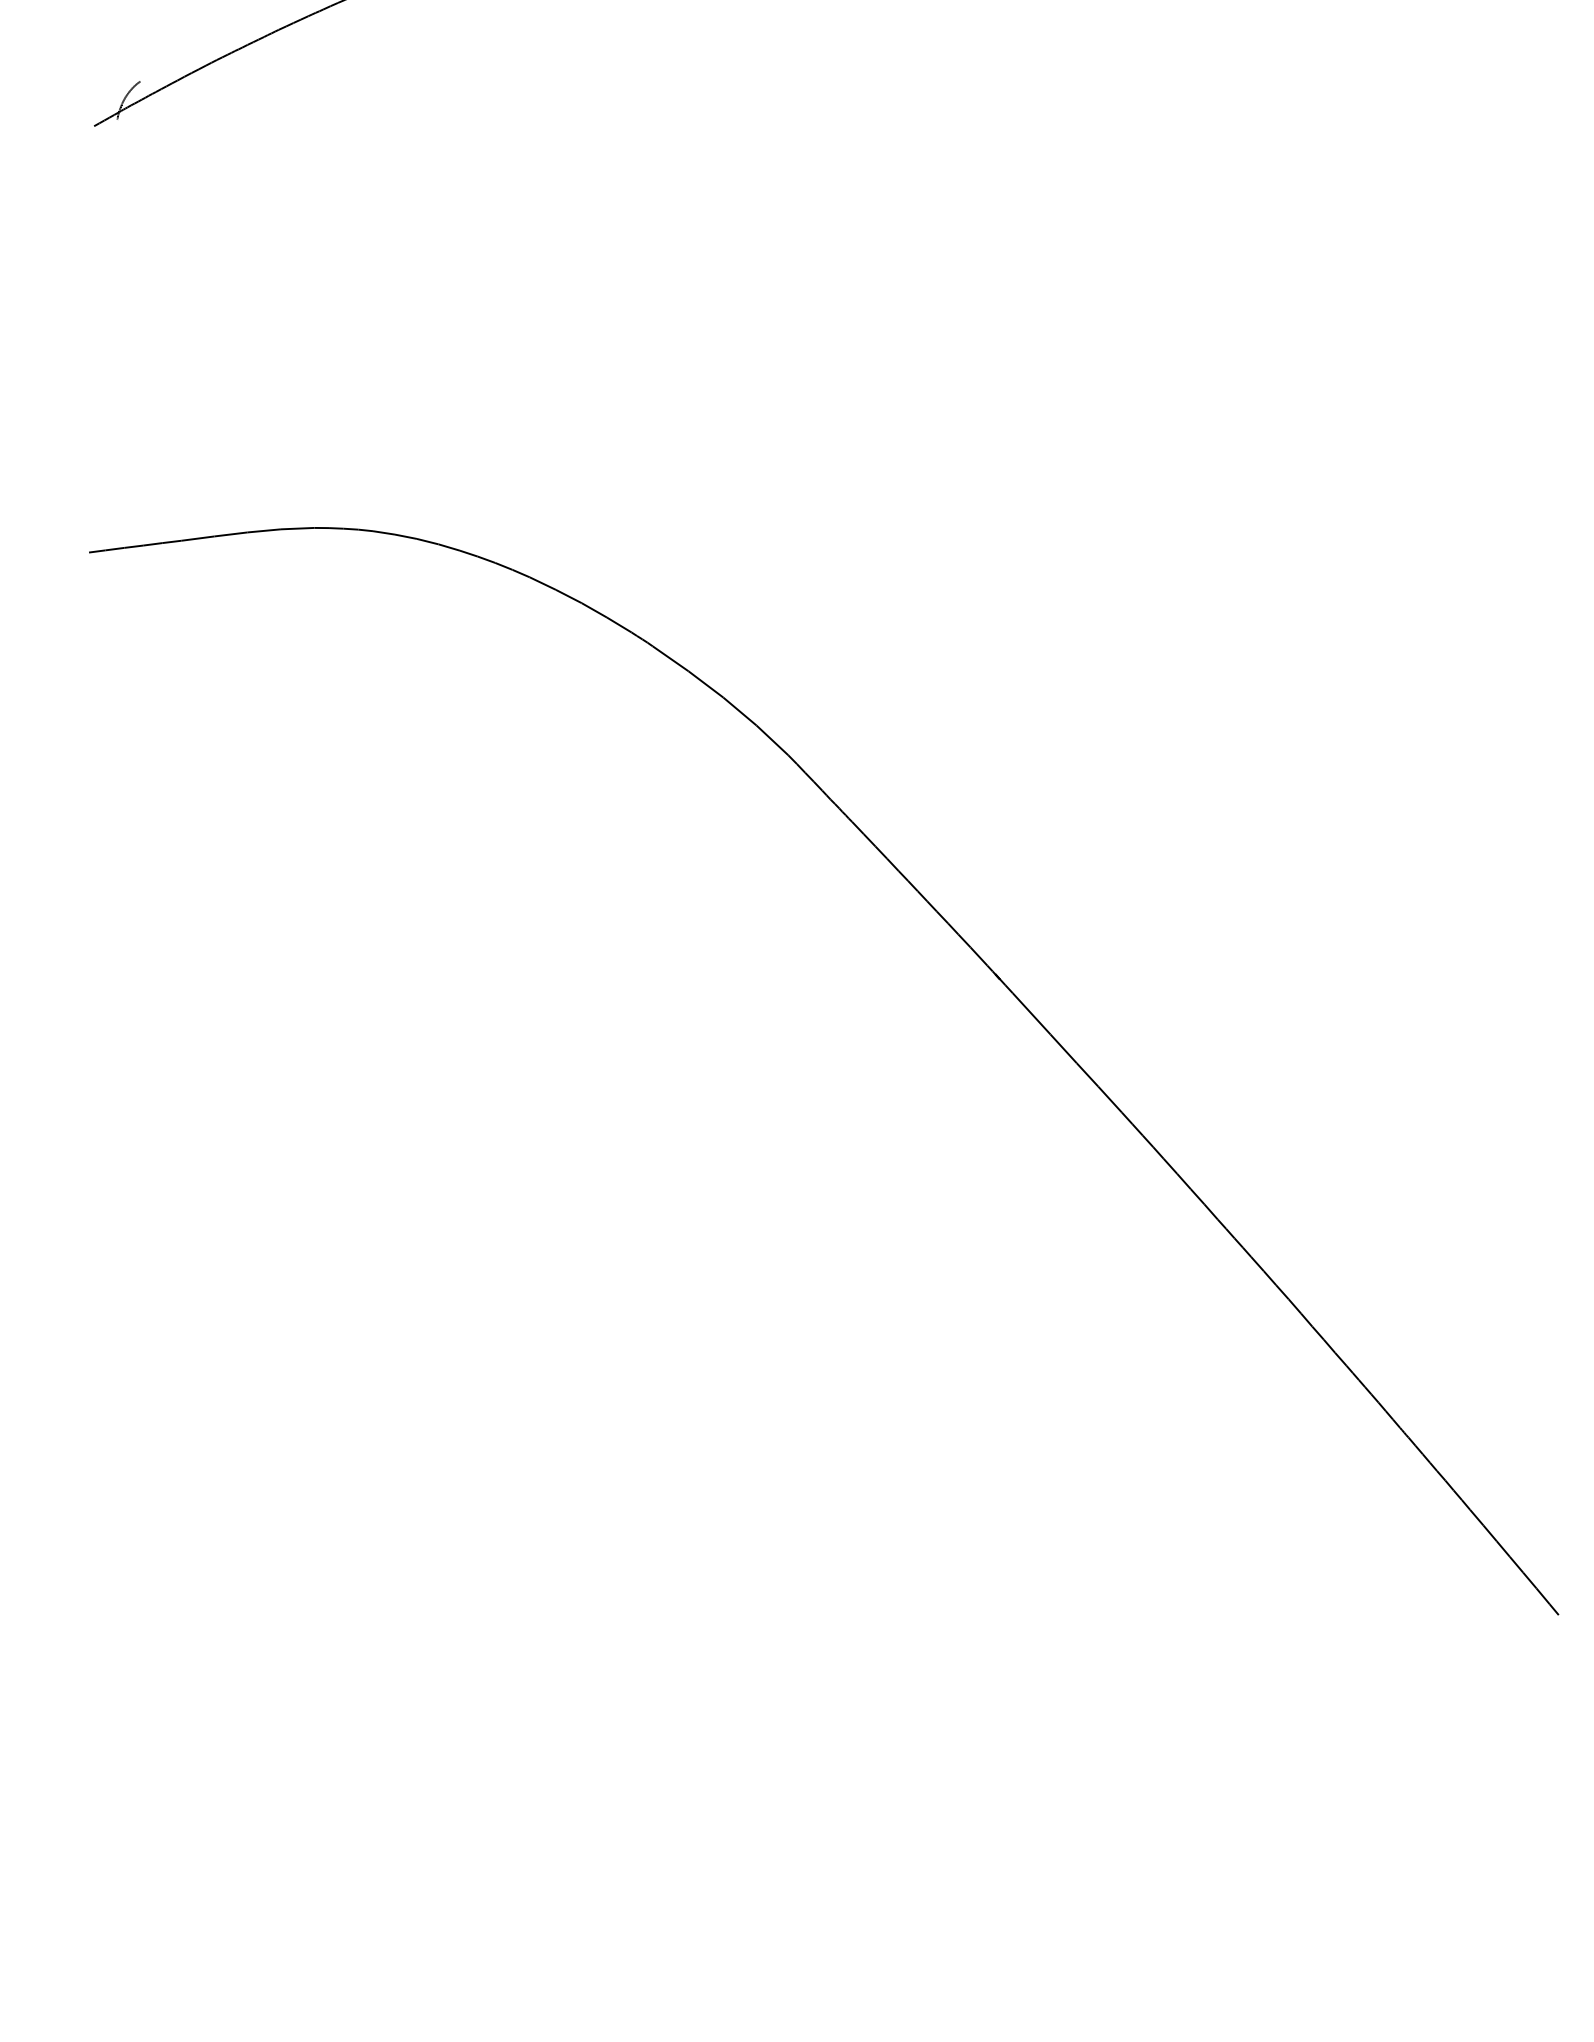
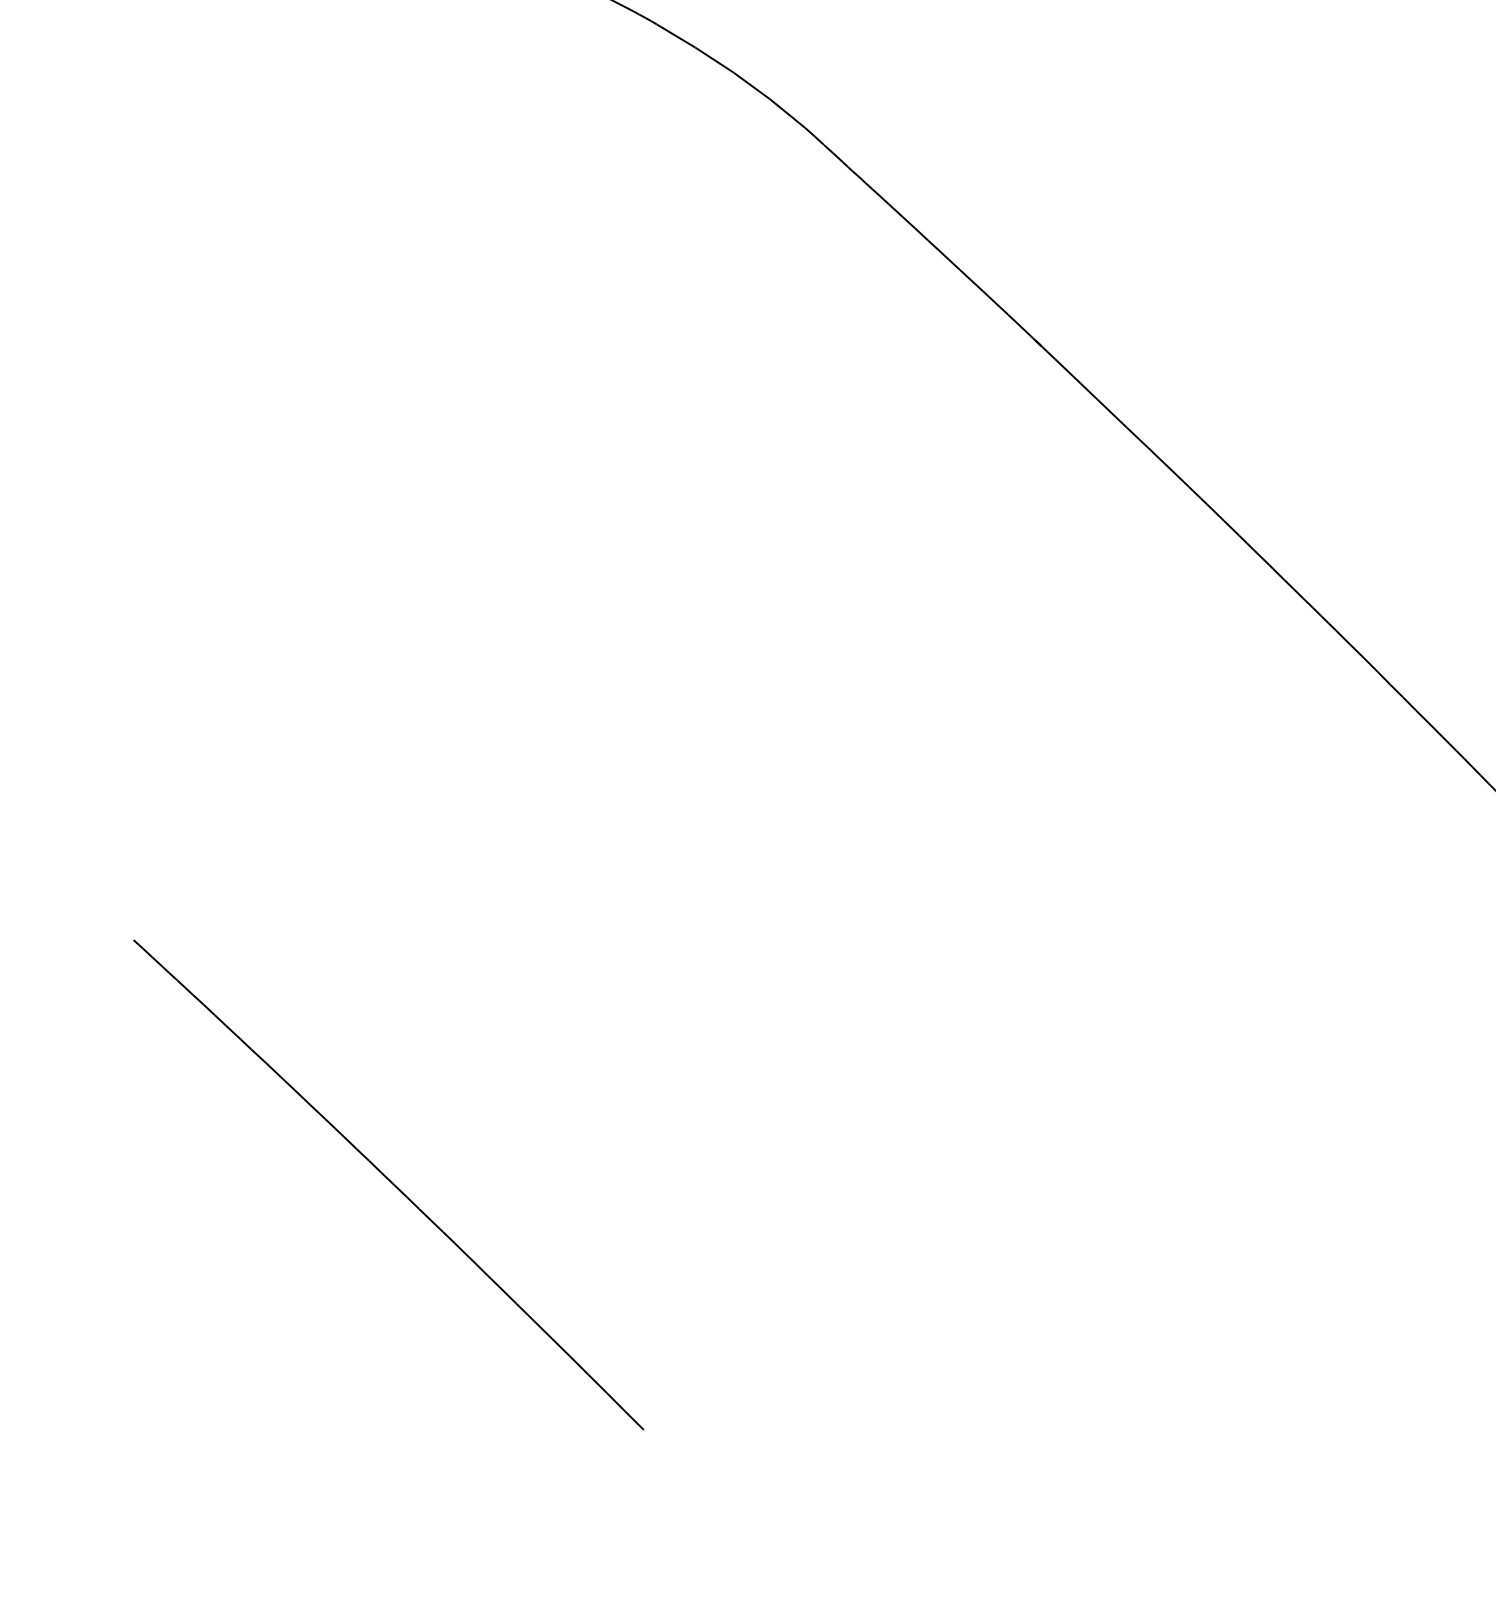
curve: (322, 1738) -> (390, 1182), added

